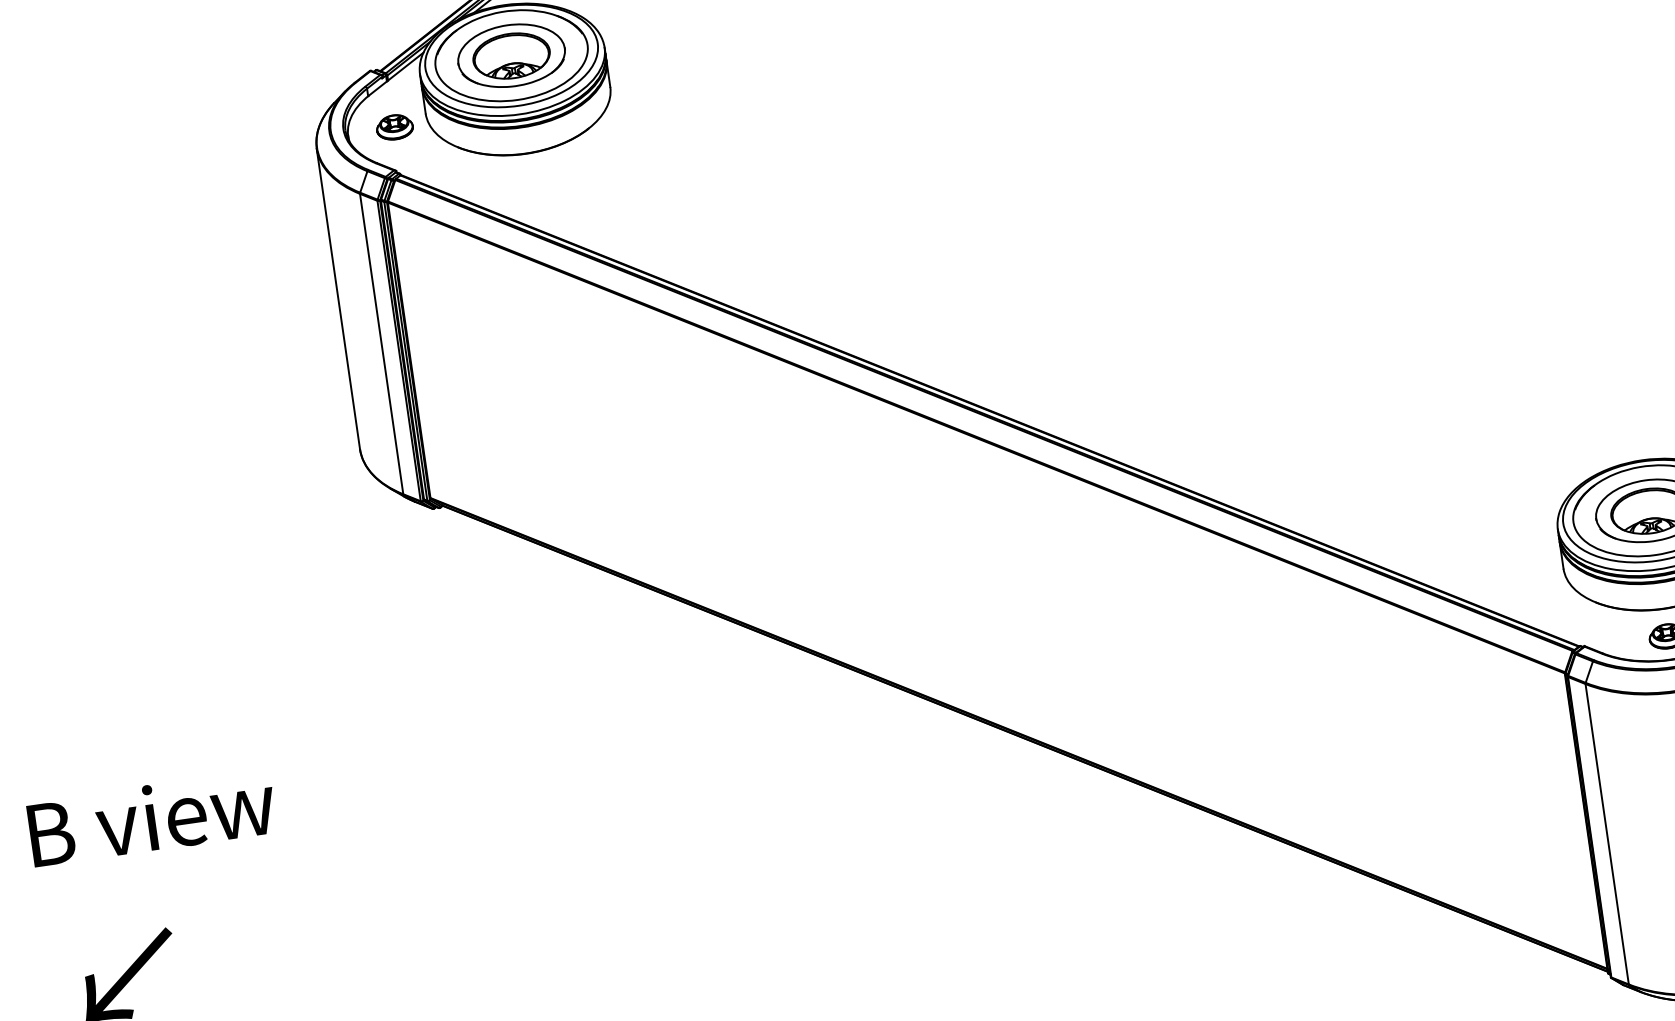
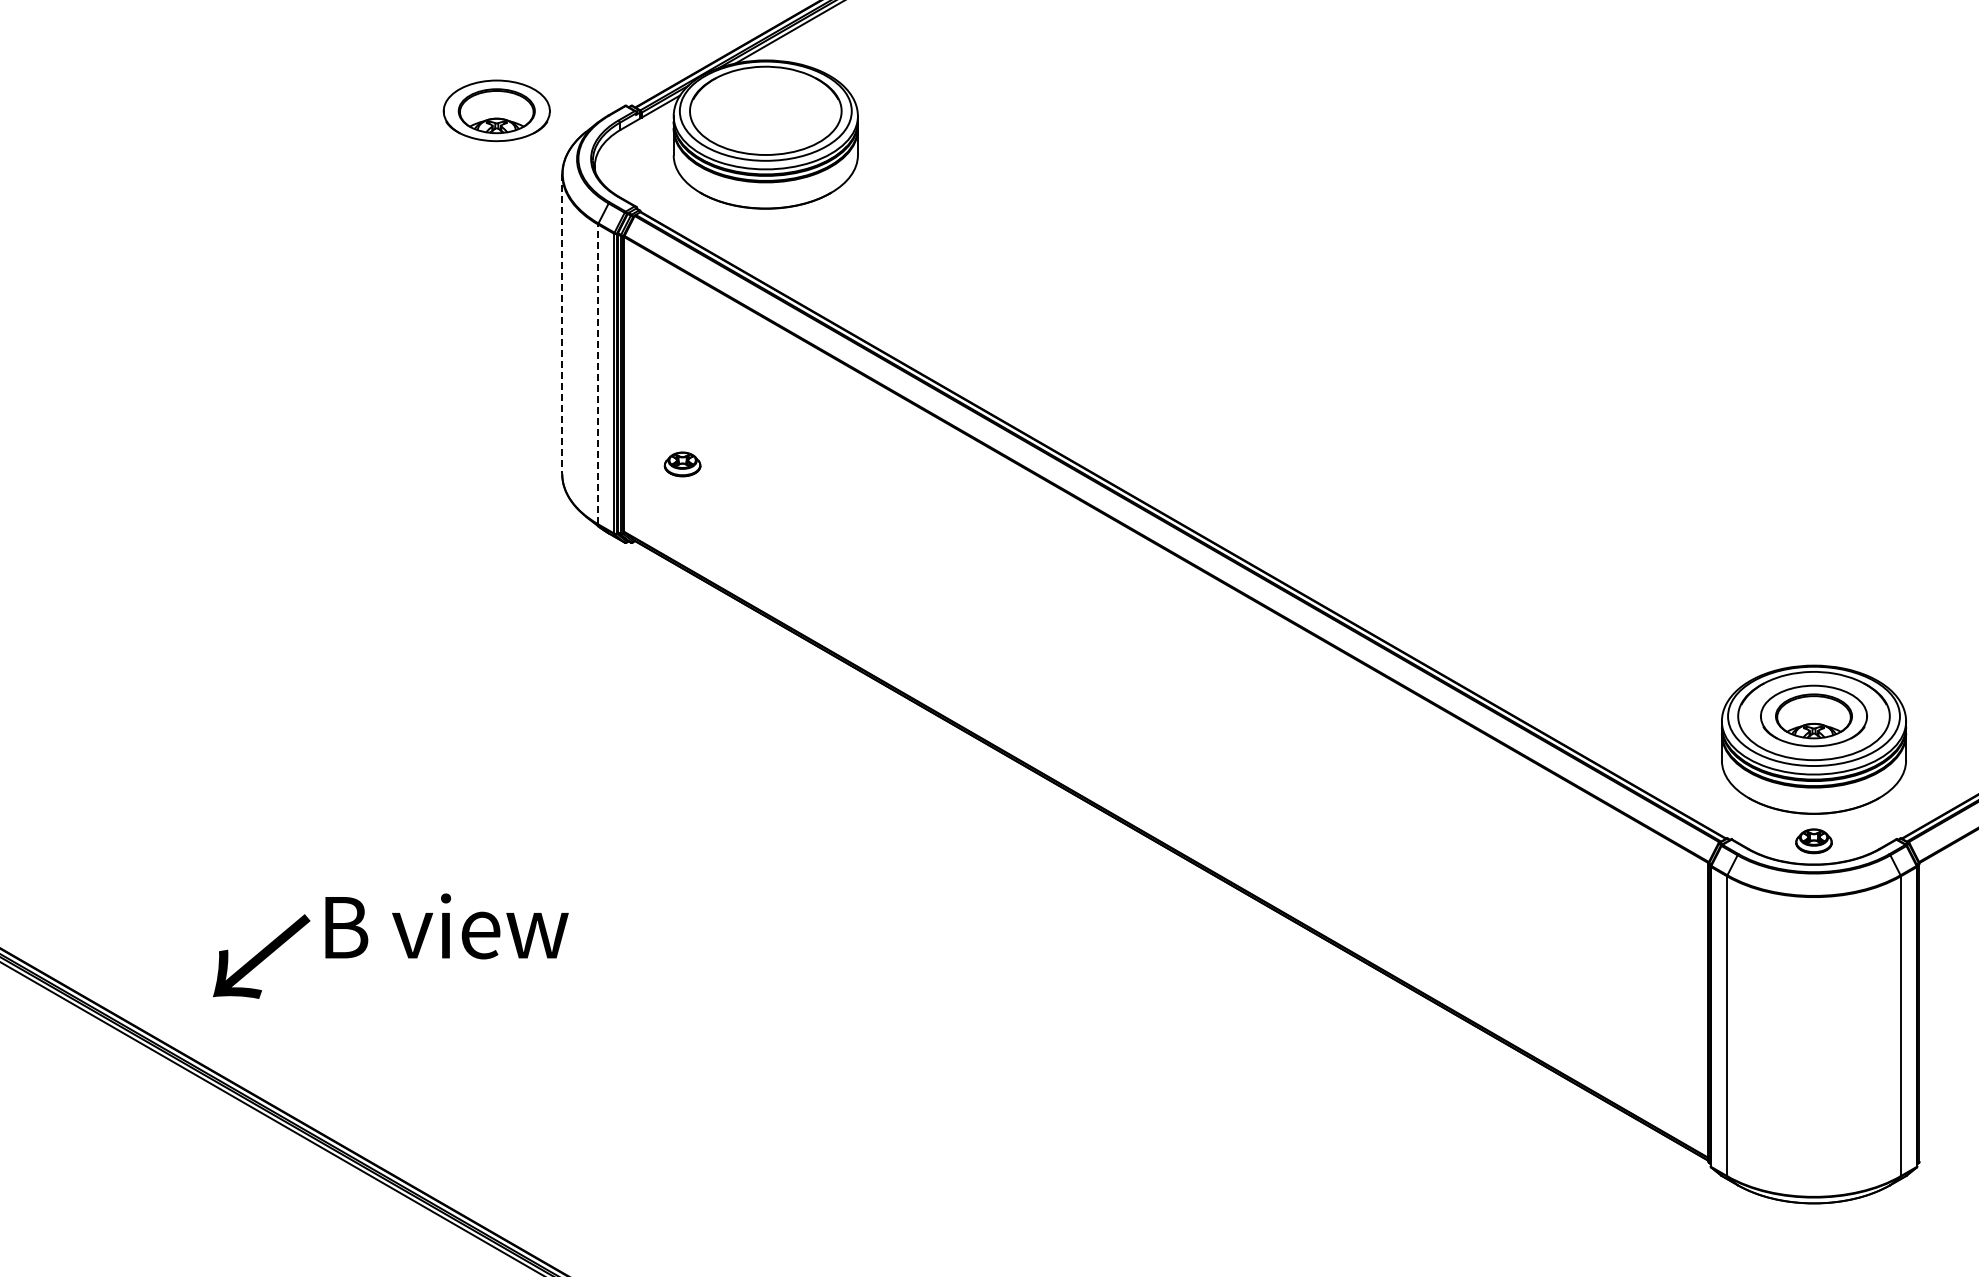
part: (511, 55) -> (496, 110), moved
part: (394, 127) -> (682, 464), moved
line: (338, 299) -> (562, 324), solid -> dashed
line: (381, 344) -> (598, 374), solid -> dashed
text: (151, 818) -> (446, 926), moved

